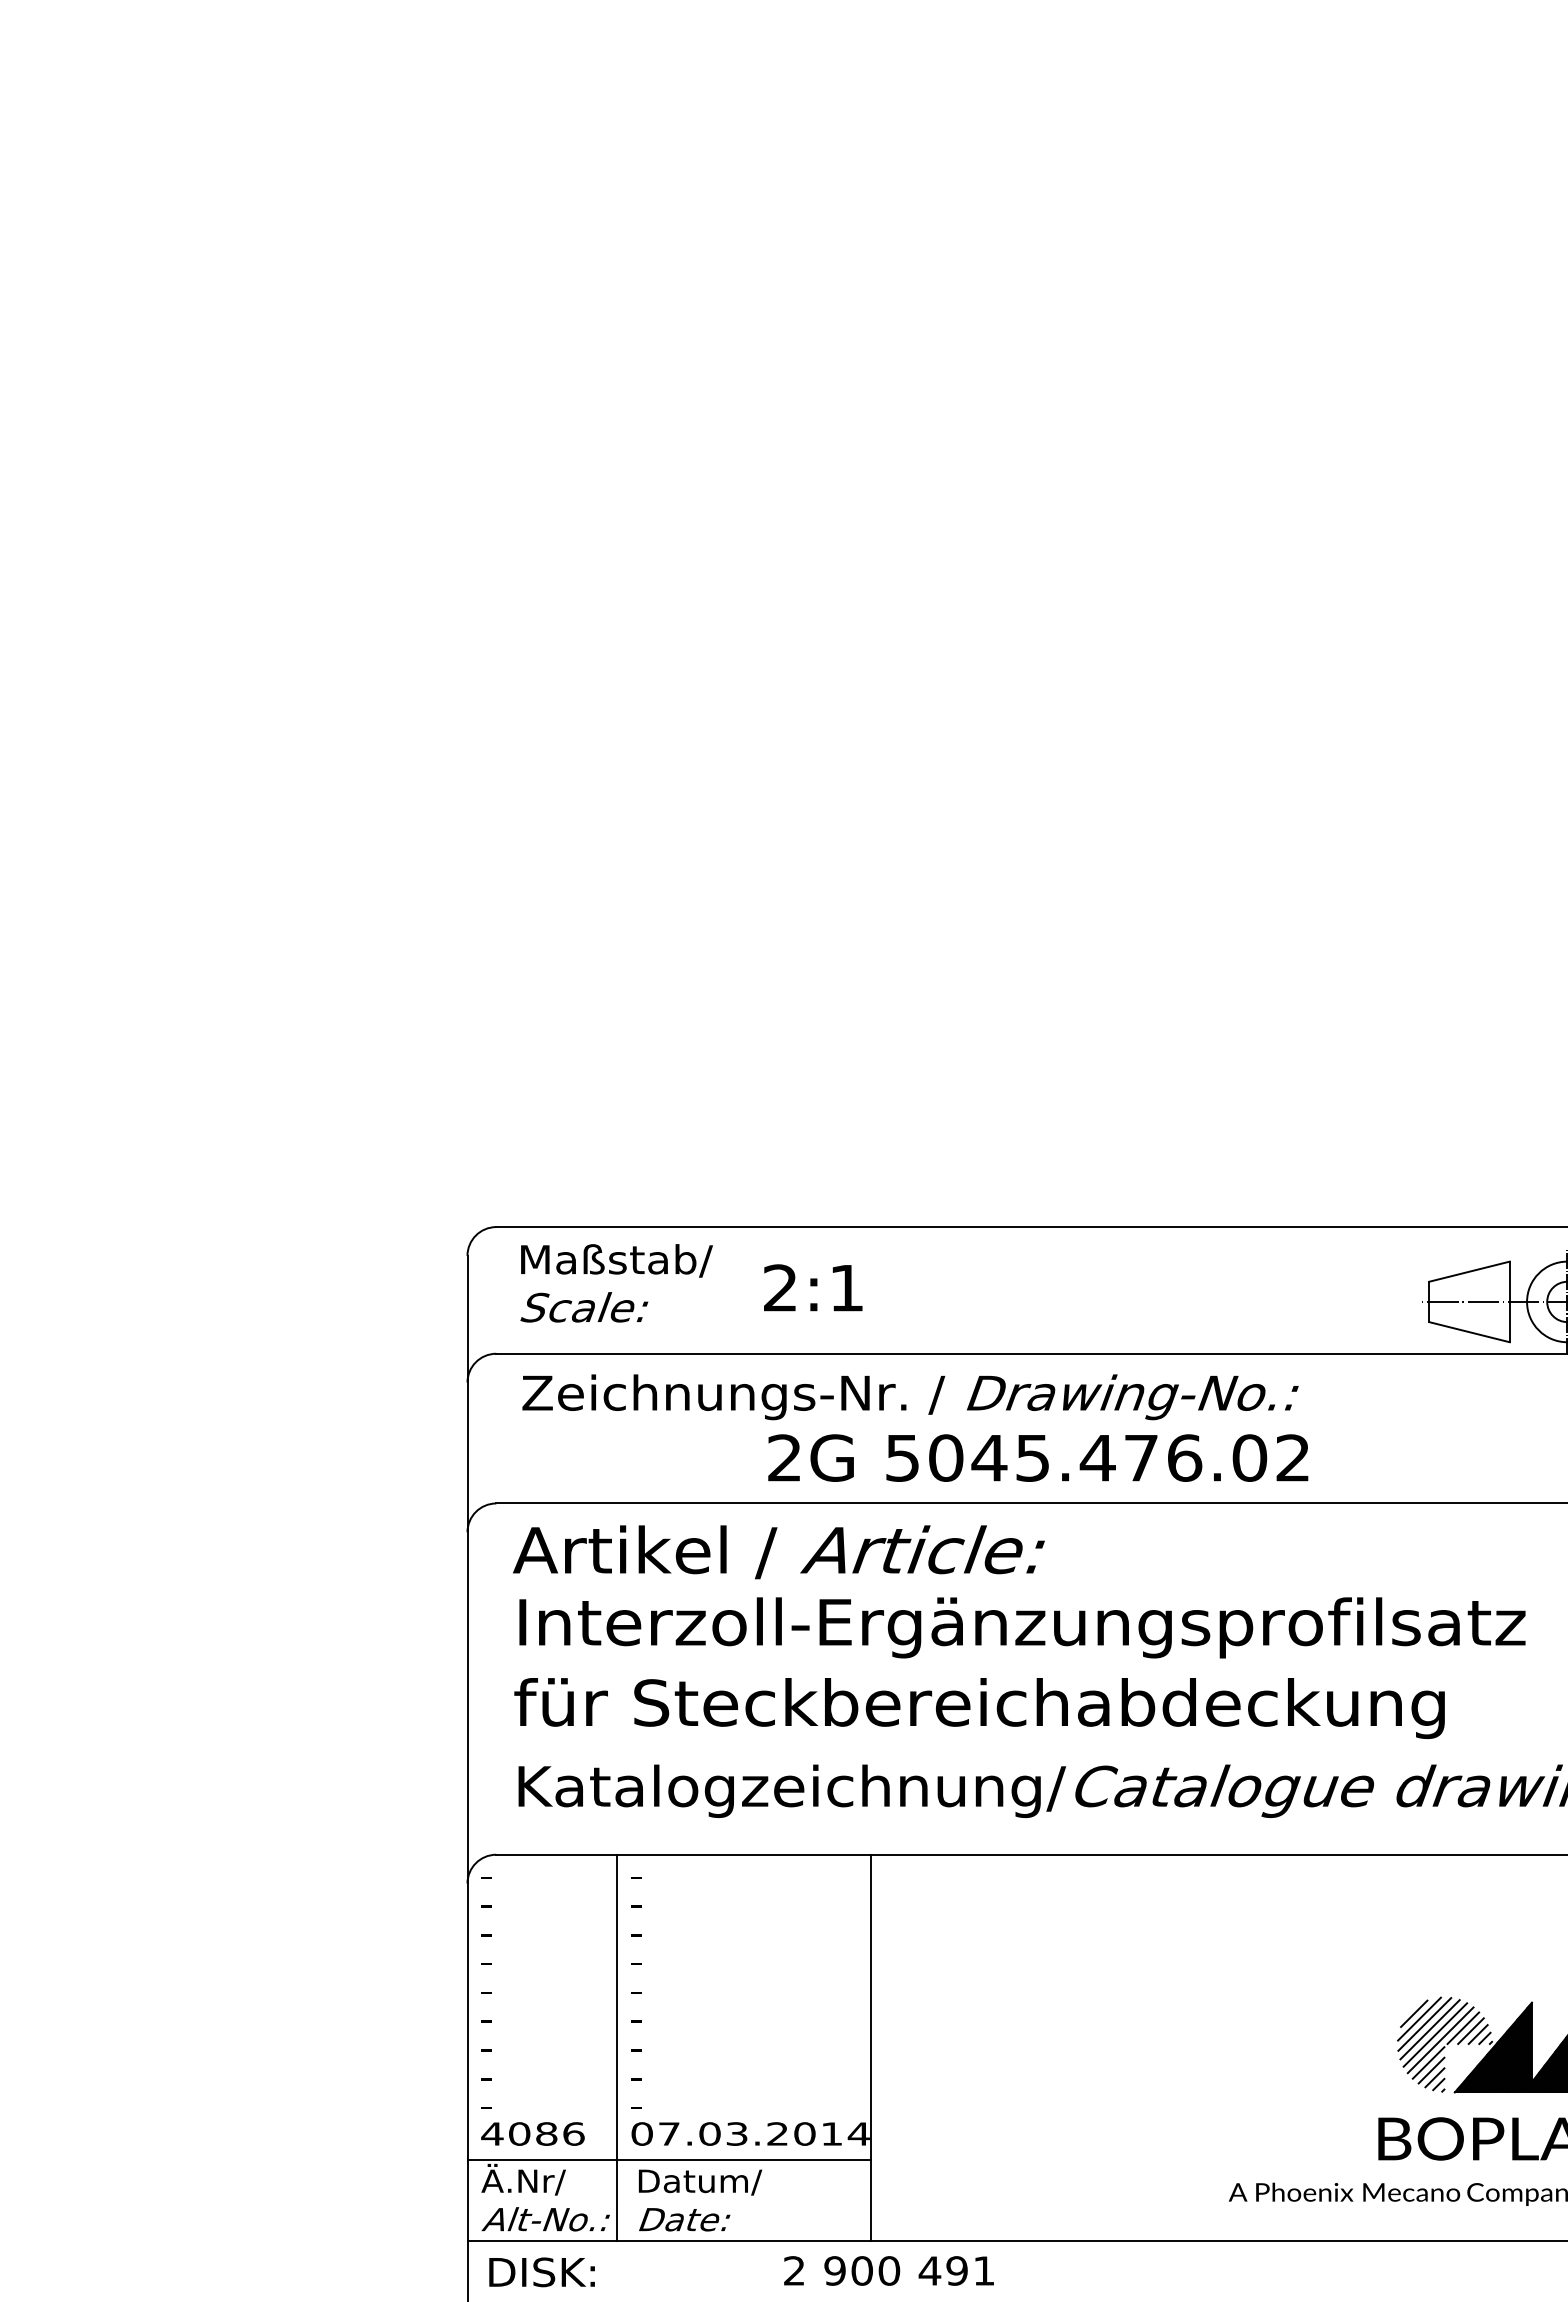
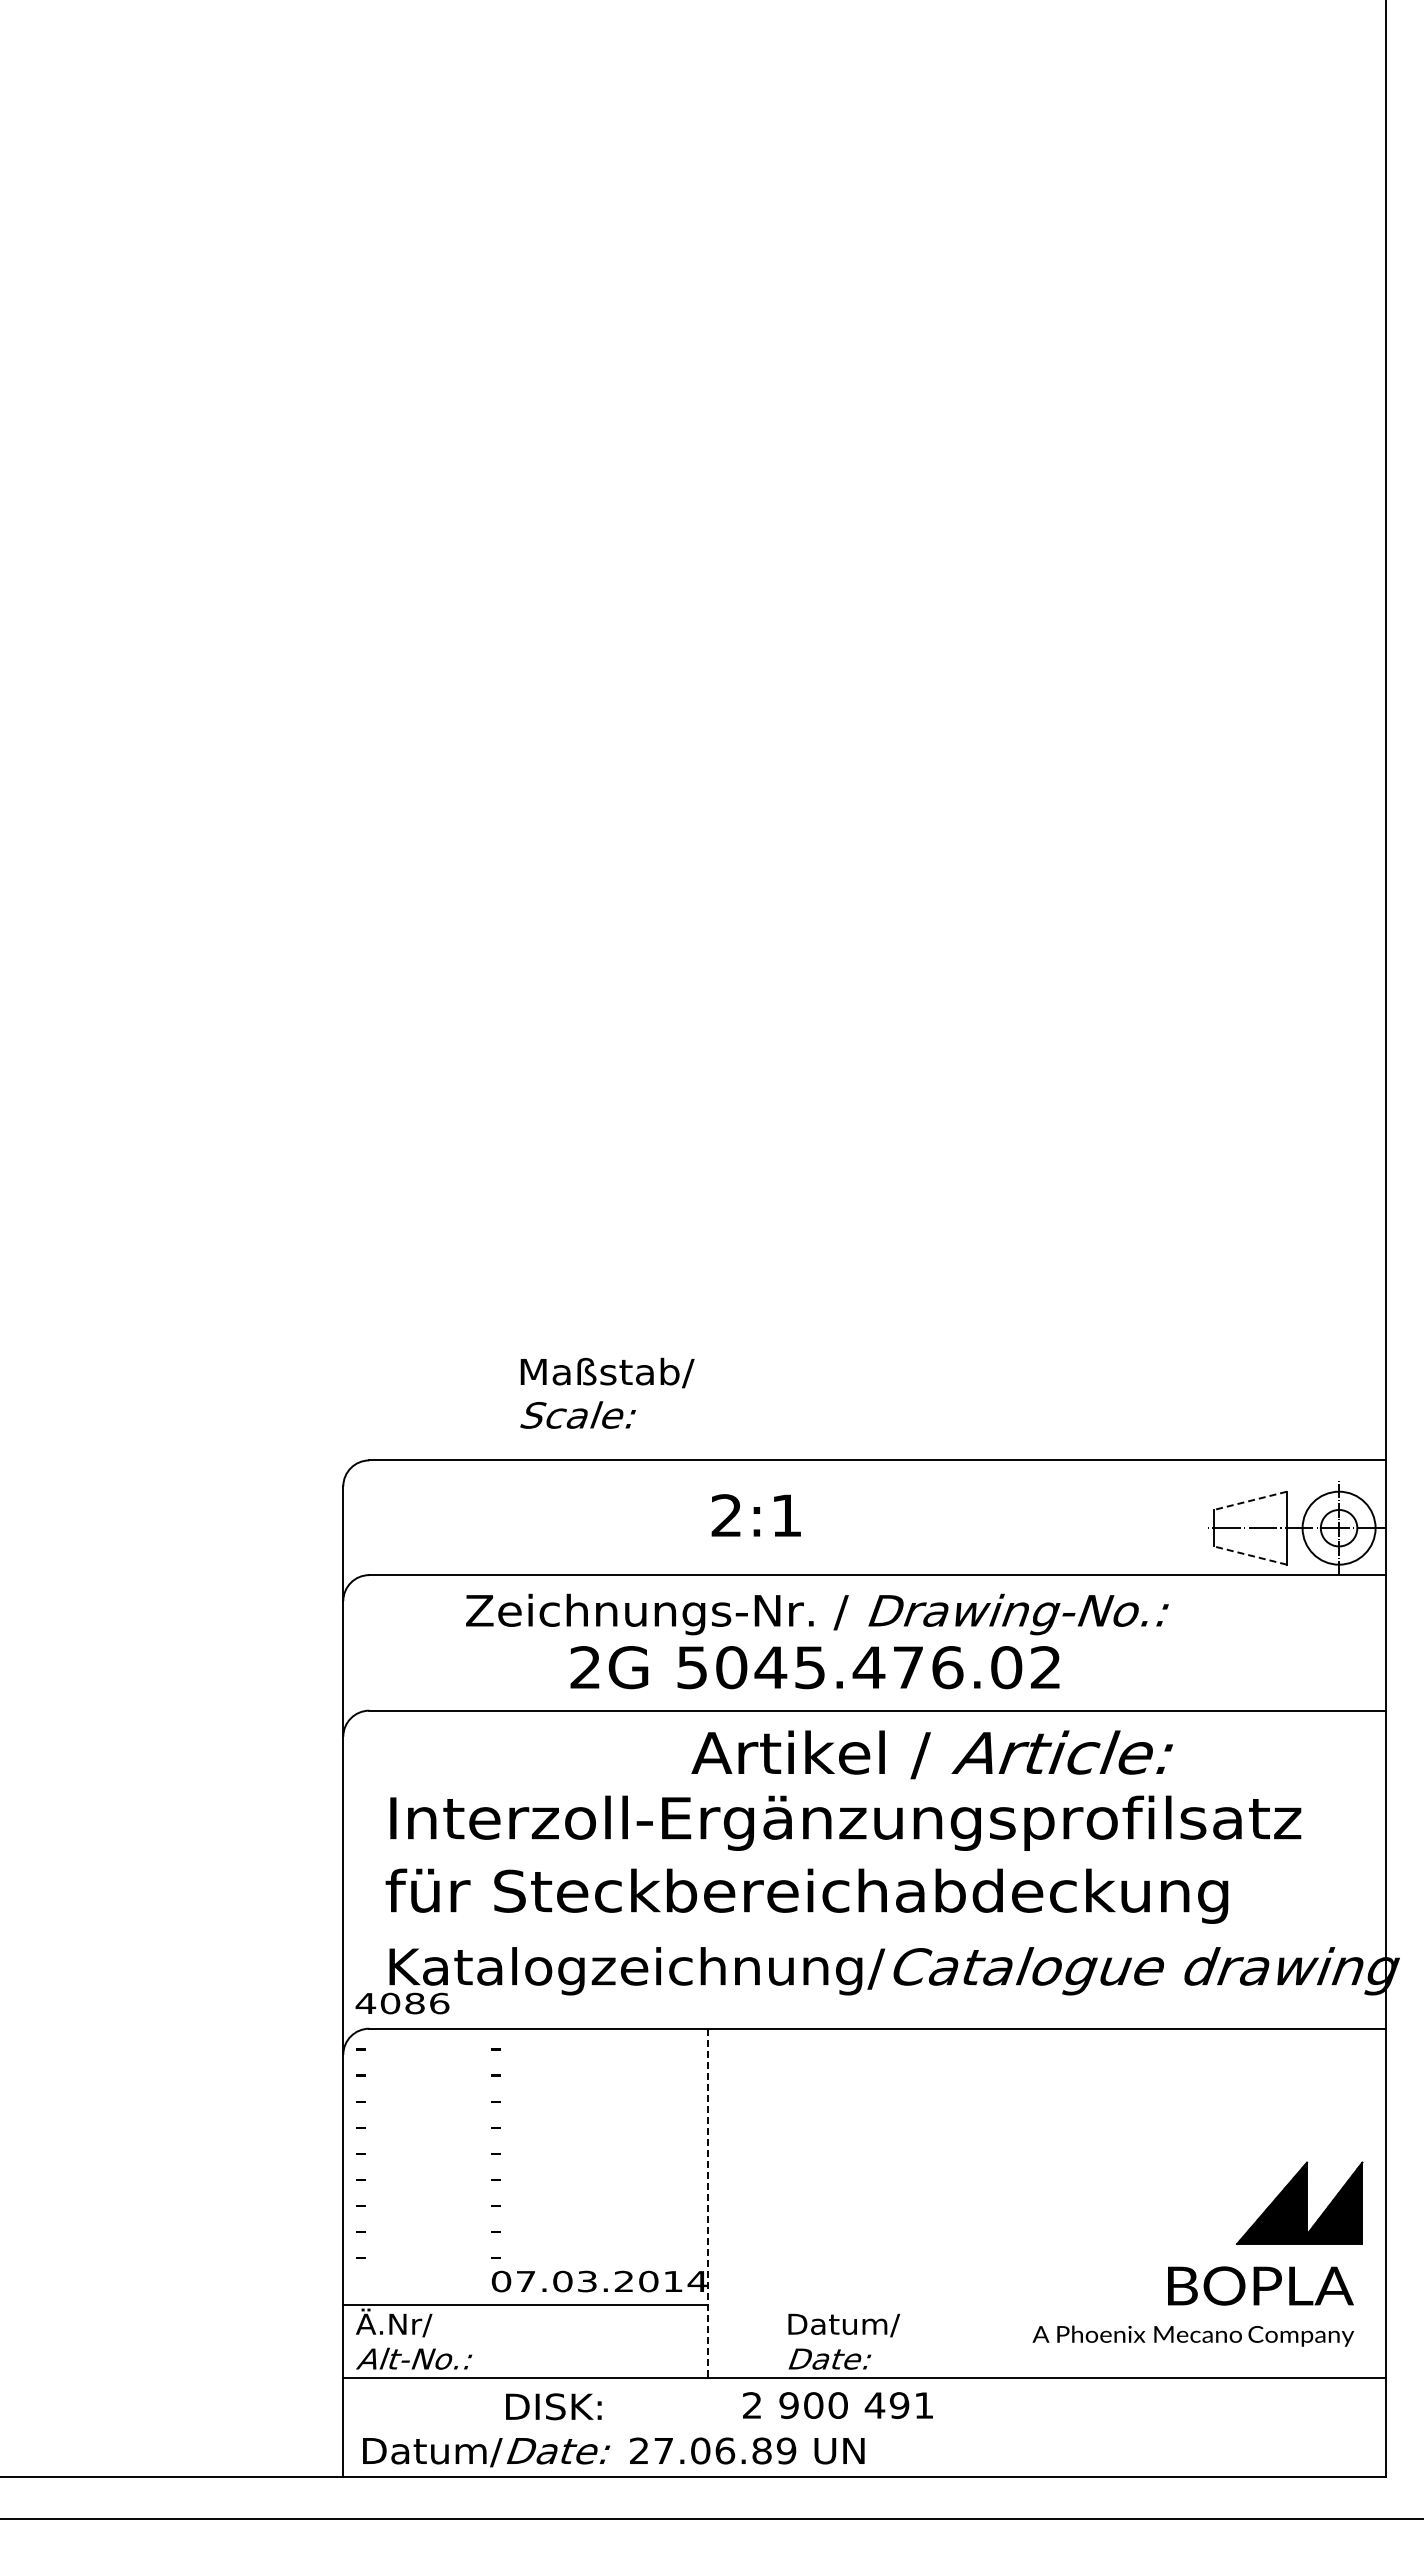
line: (1469, 1271) -> (1250, 1500), solid -> dashed
text: (616, 1282) -> (607, 1392), moved
text: (812, 1287) -> (755, 1515), moved
line: (1469, 1332) -> (1250, 1555), solid -> dashed
text: (910, 1397) -> (817, 1614), moved
text: (1037, 1458) -> (814, 1667), moved
text: (778, 1551) -> (931, 1754), moved
hatch: (1445, 2044) -> (1228, 2200), removed
line: (616, 2047) -> (478, 2203), removed
line: (870, 2047) -> (708, 2203), solid -> dashed
text: (532, 2133) -> (402, 2003), moved
text: (699, 2200) -> (843, 2341), moved
text: (888, 2270) -> (837, 2405), moved
text: (541, 2272) -> (553, 2406), moved

